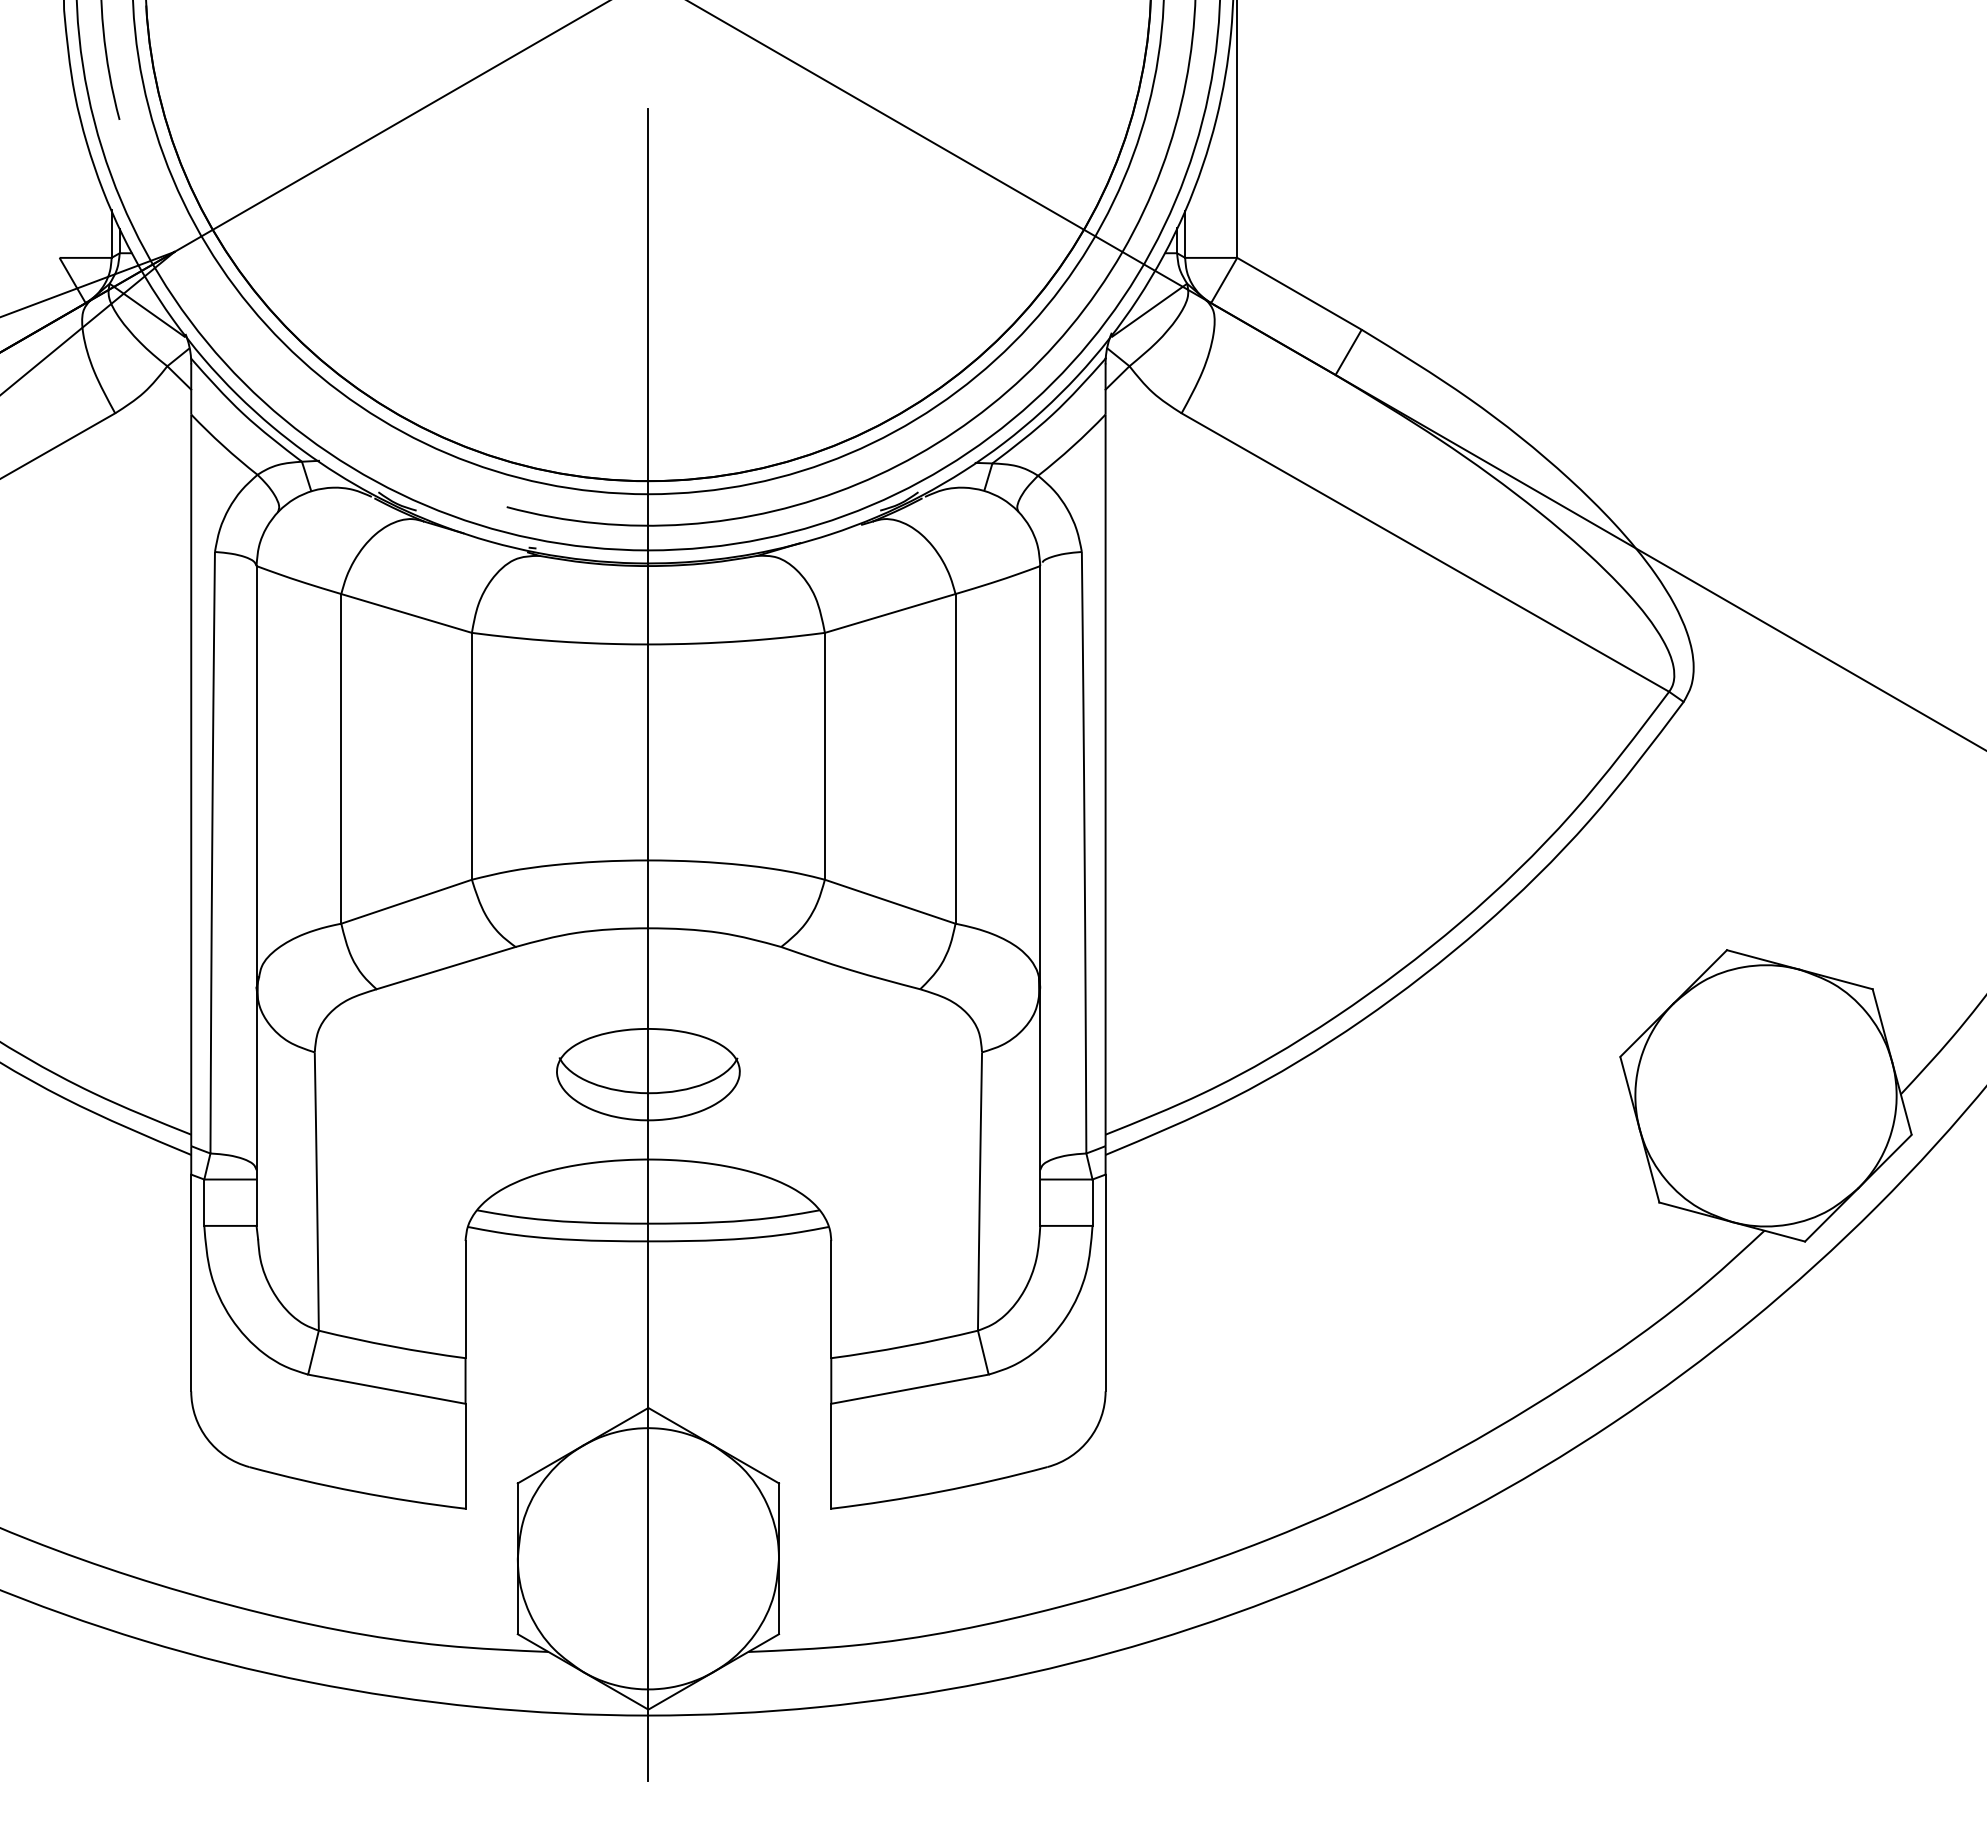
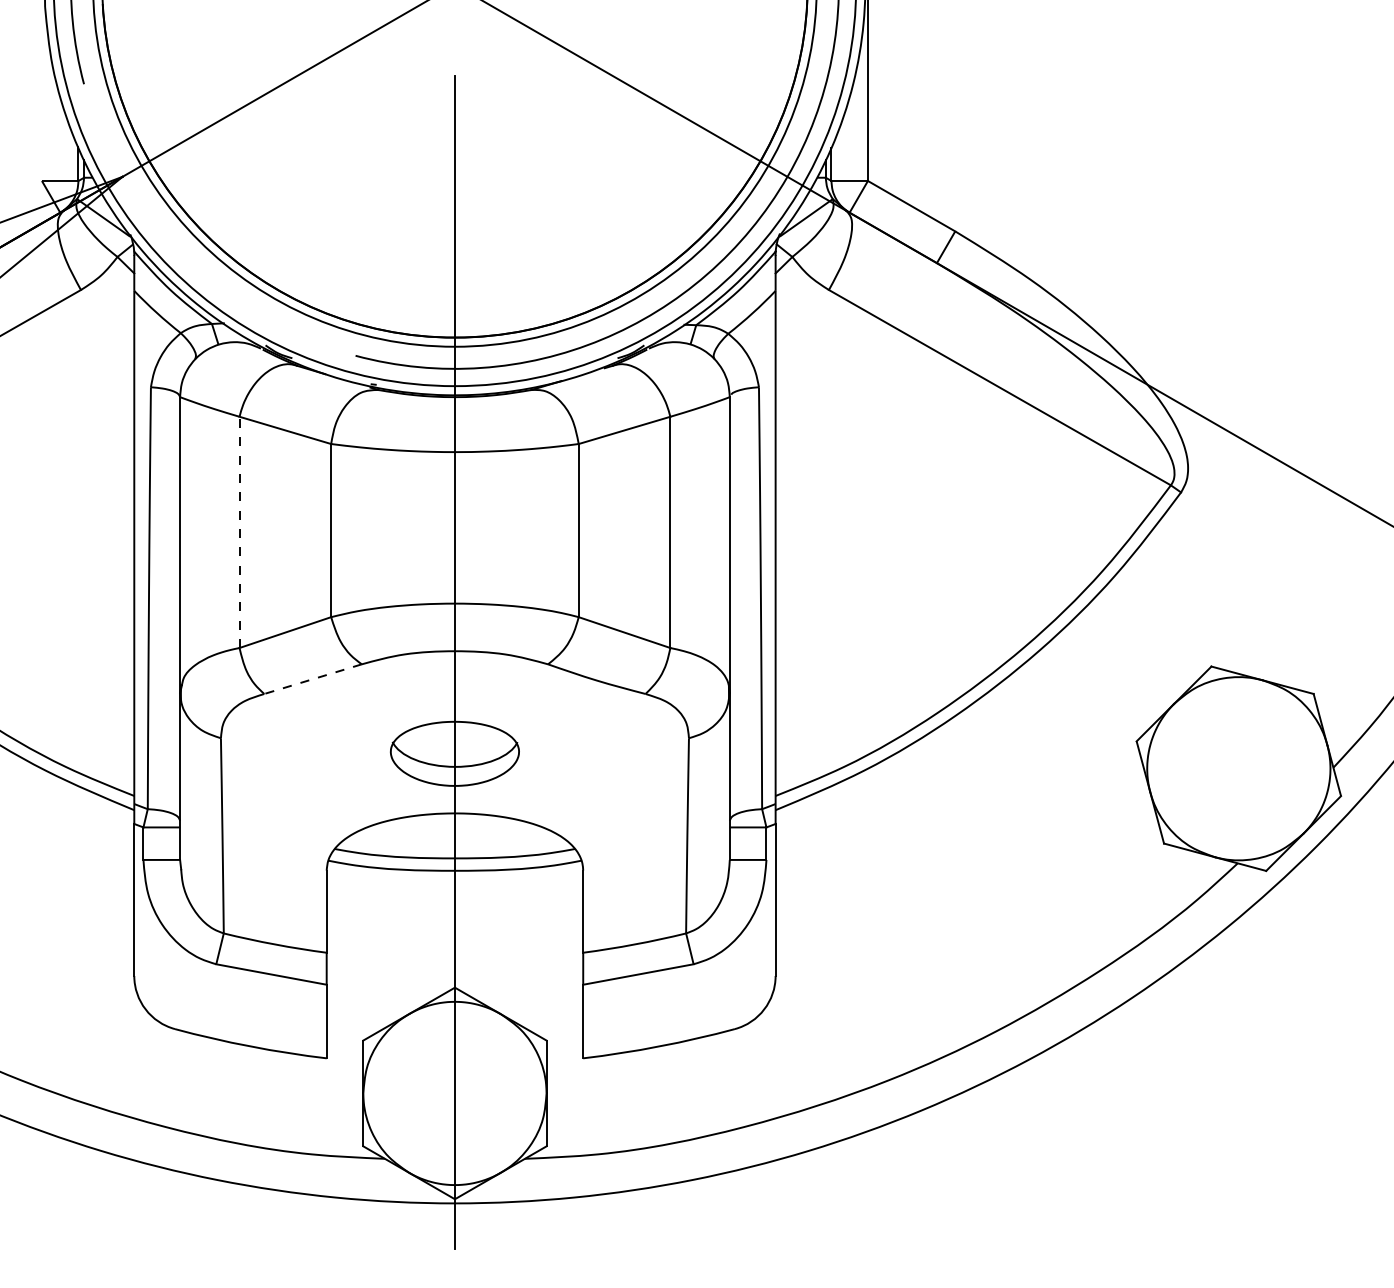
line: (341, 758) -> (239, 532), solid -> dashed
line: (446, 968) -> (313, 679), solid -> dashed

